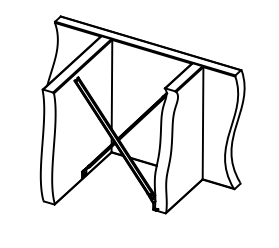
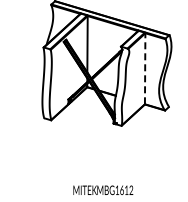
line: (203, 122) -> (145, 68), solid -> dashed

